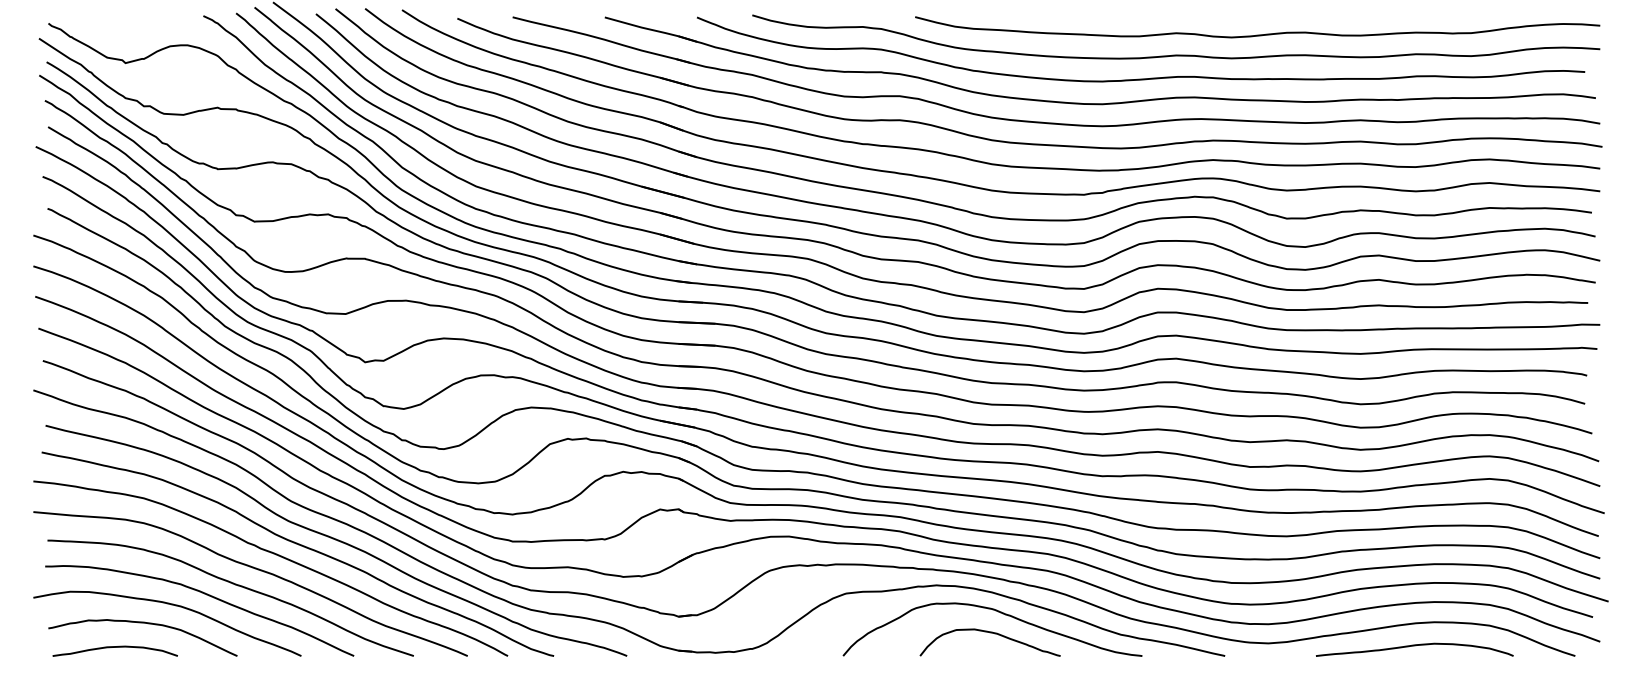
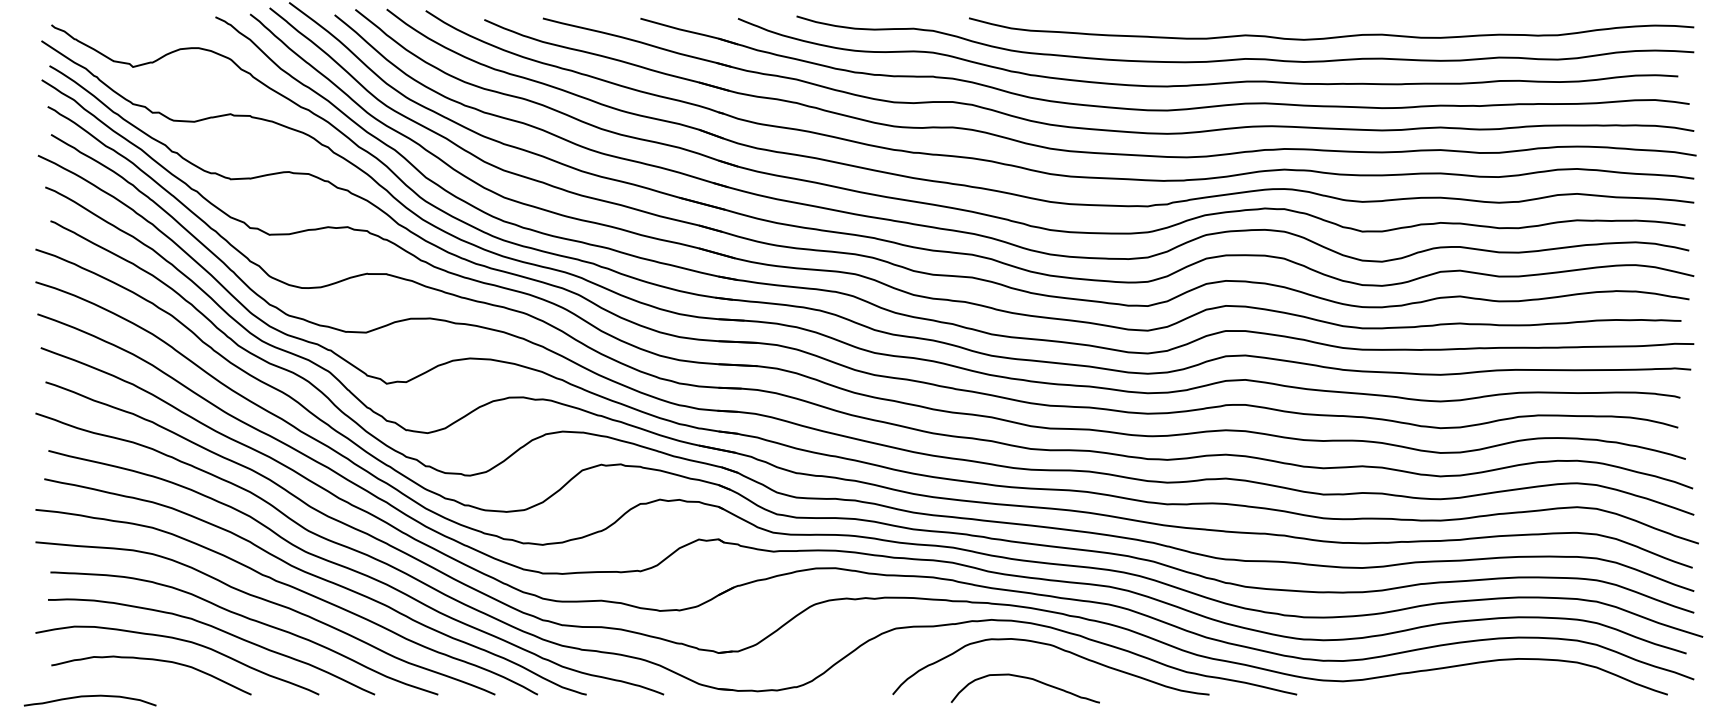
curve: (993, 634) -> (1028, 679), moved
curve: (1414, 646) -> (1497, 684), removed
curve: (113, 648) -> (88, 697), moved

